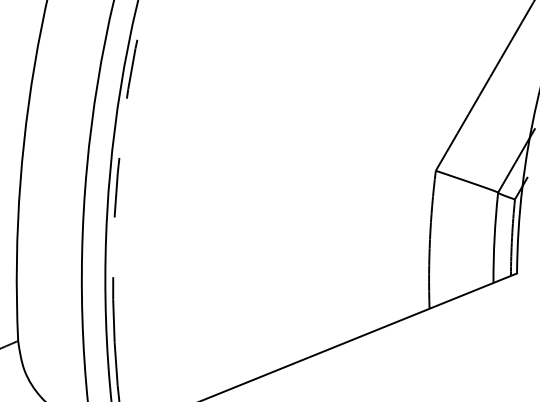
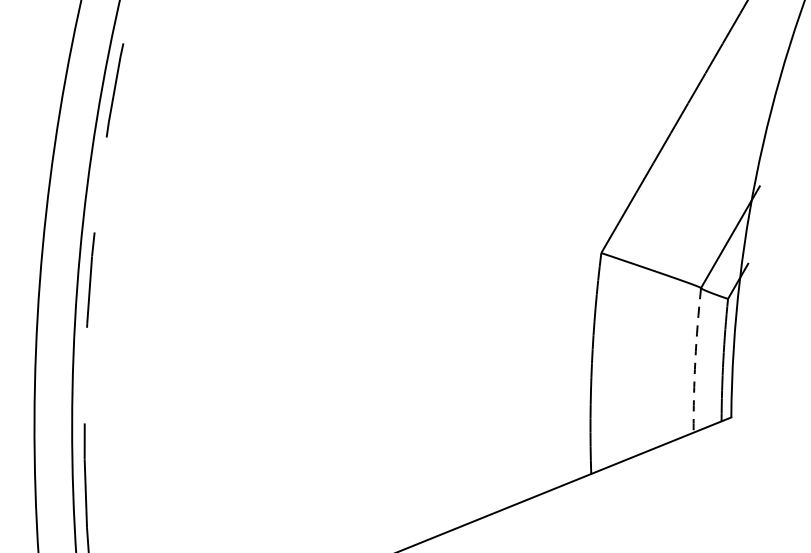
arc: (494, 237) -> (695, 359), solid -> dashed

